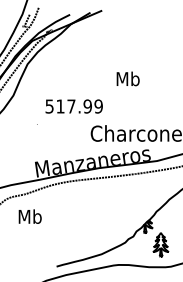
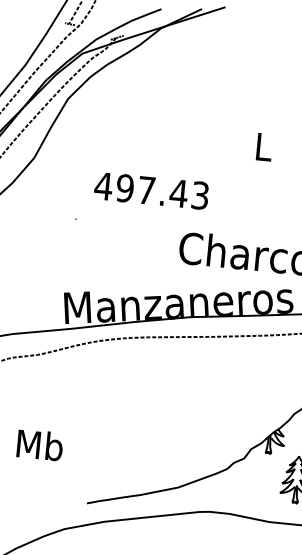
text: (127, 78) -> (262, 145), Mb -> L
text: (73, 106) -> (150, 190), 517.99 -> 497.43
text: (29, 216) -> (38, 444), moved

